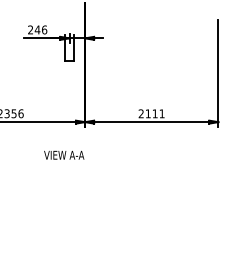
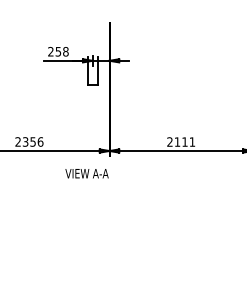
text: (40, 29) -> (61, 51), 246 -> 258
text: (63, 155) -> (86, 173), moved

